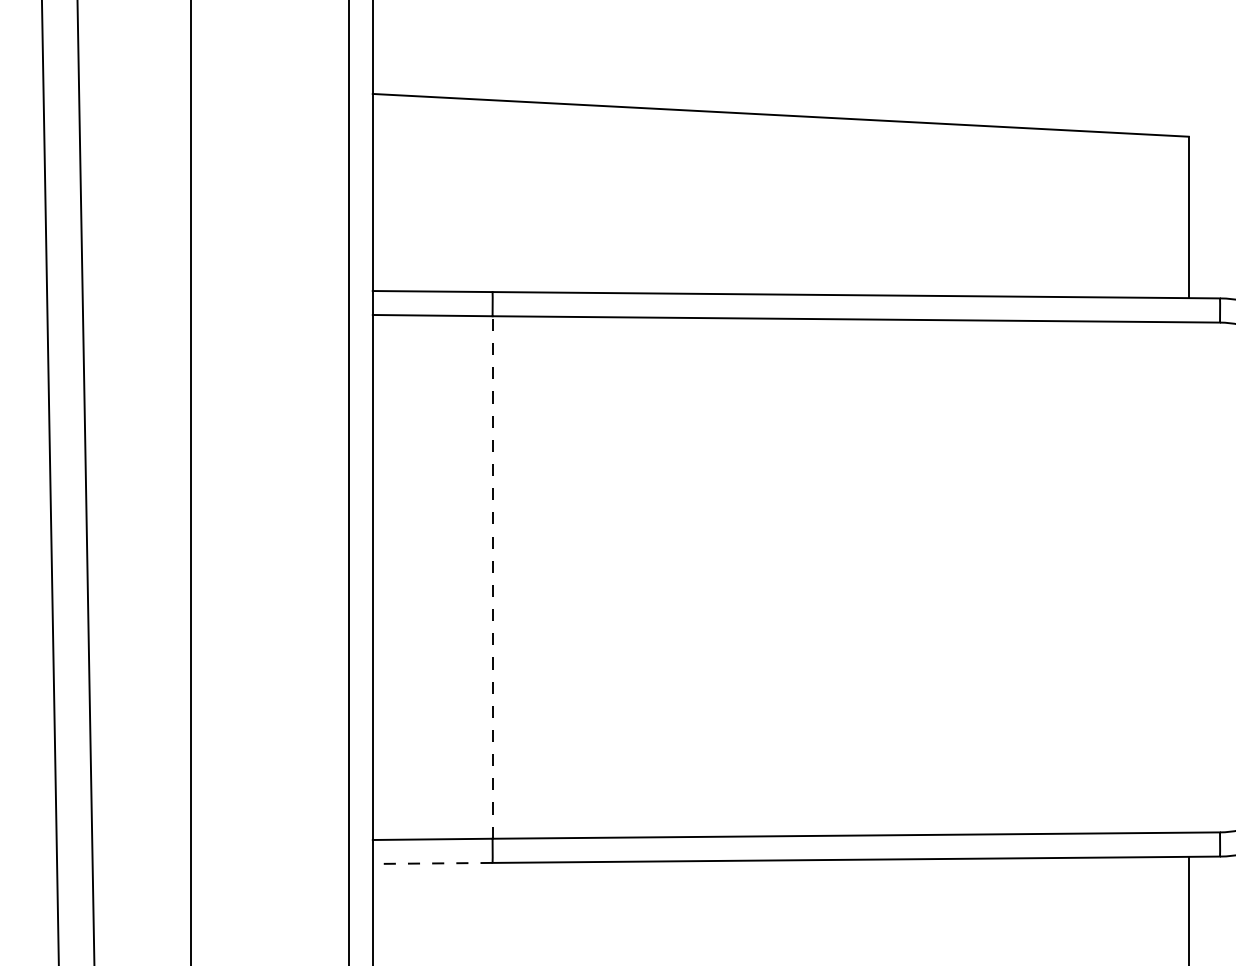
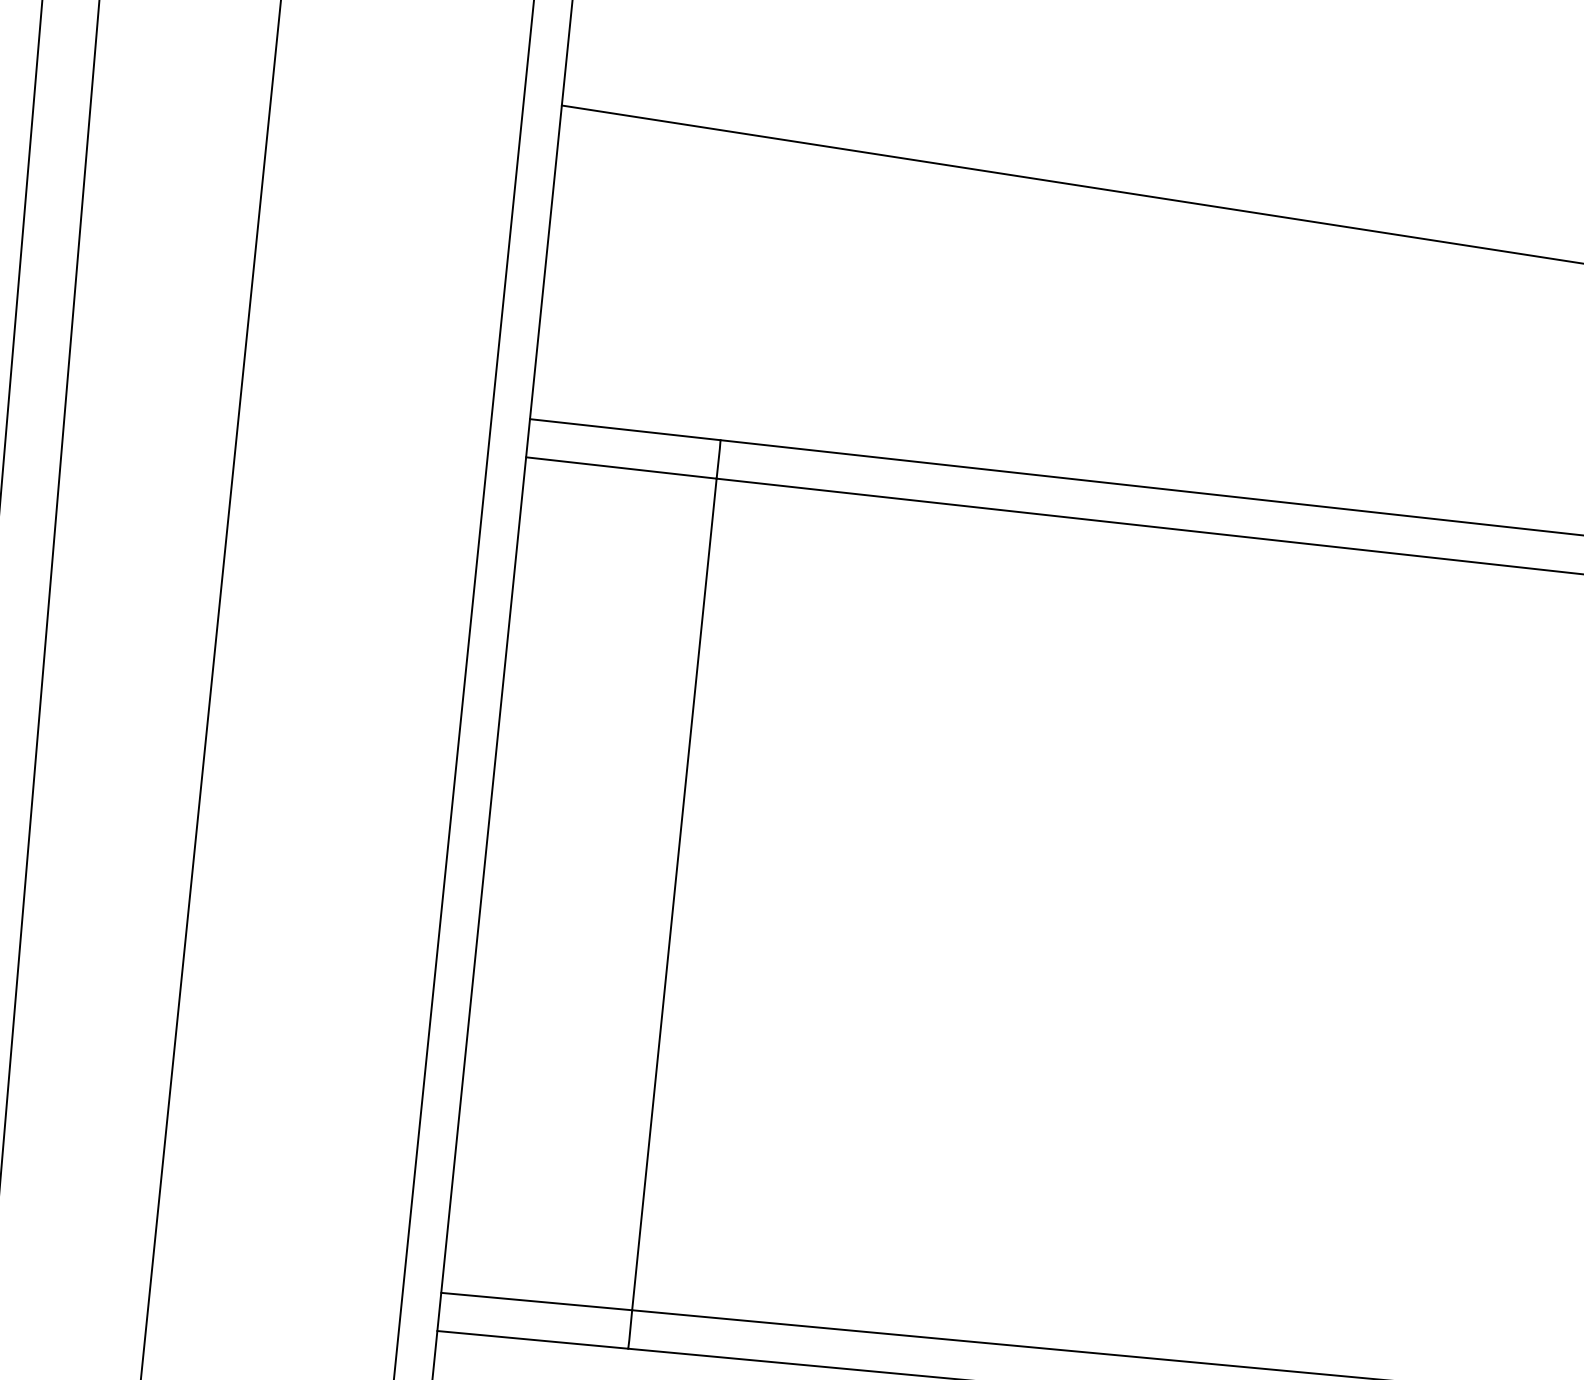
line: (492, 577) -> (674, 894), dashed -> solid
line: (432, 863) -> (532, 1339), dashed -> solid

